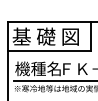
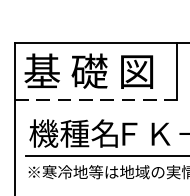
line: (49, 51) -> (95, 99), solid -> dashed

